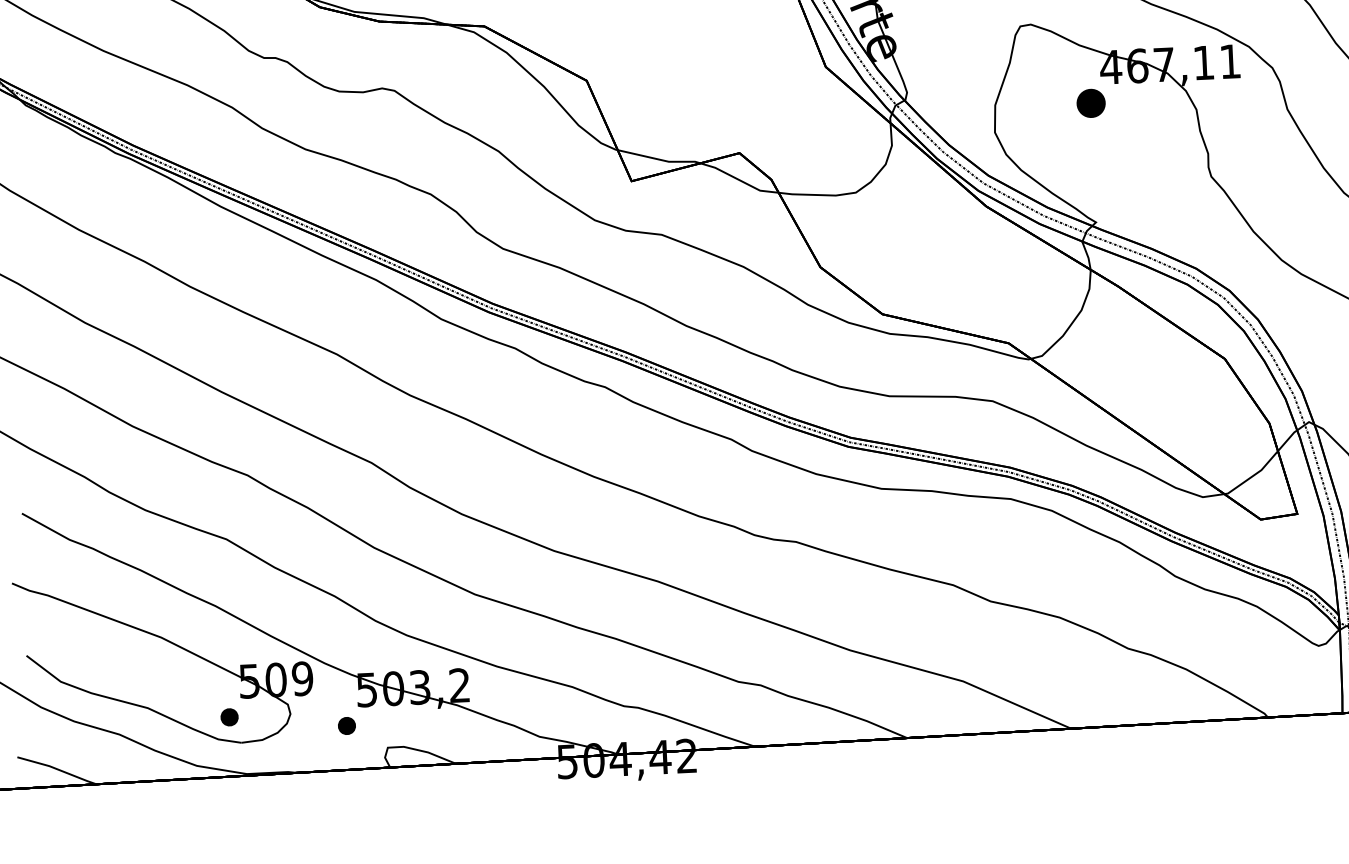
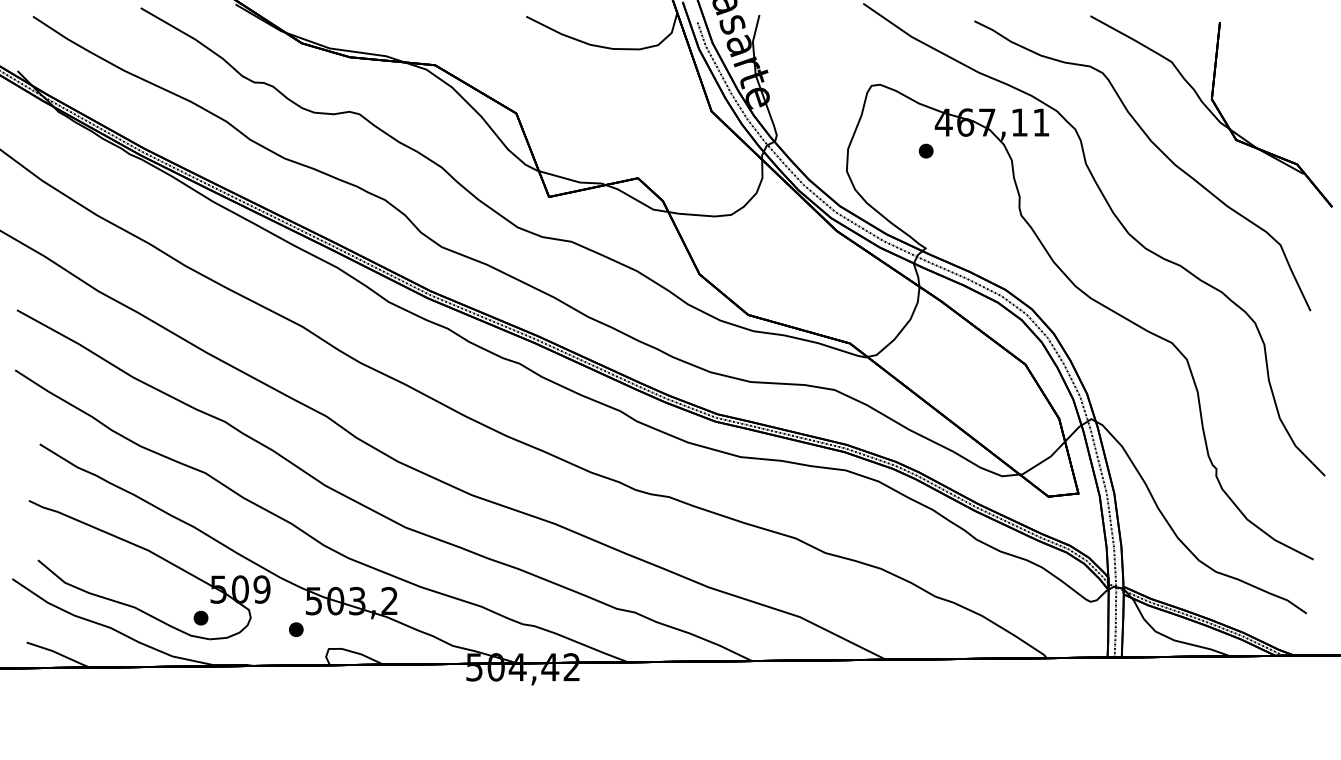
part: (1090, 102) -> (925, 150), size x0.62

